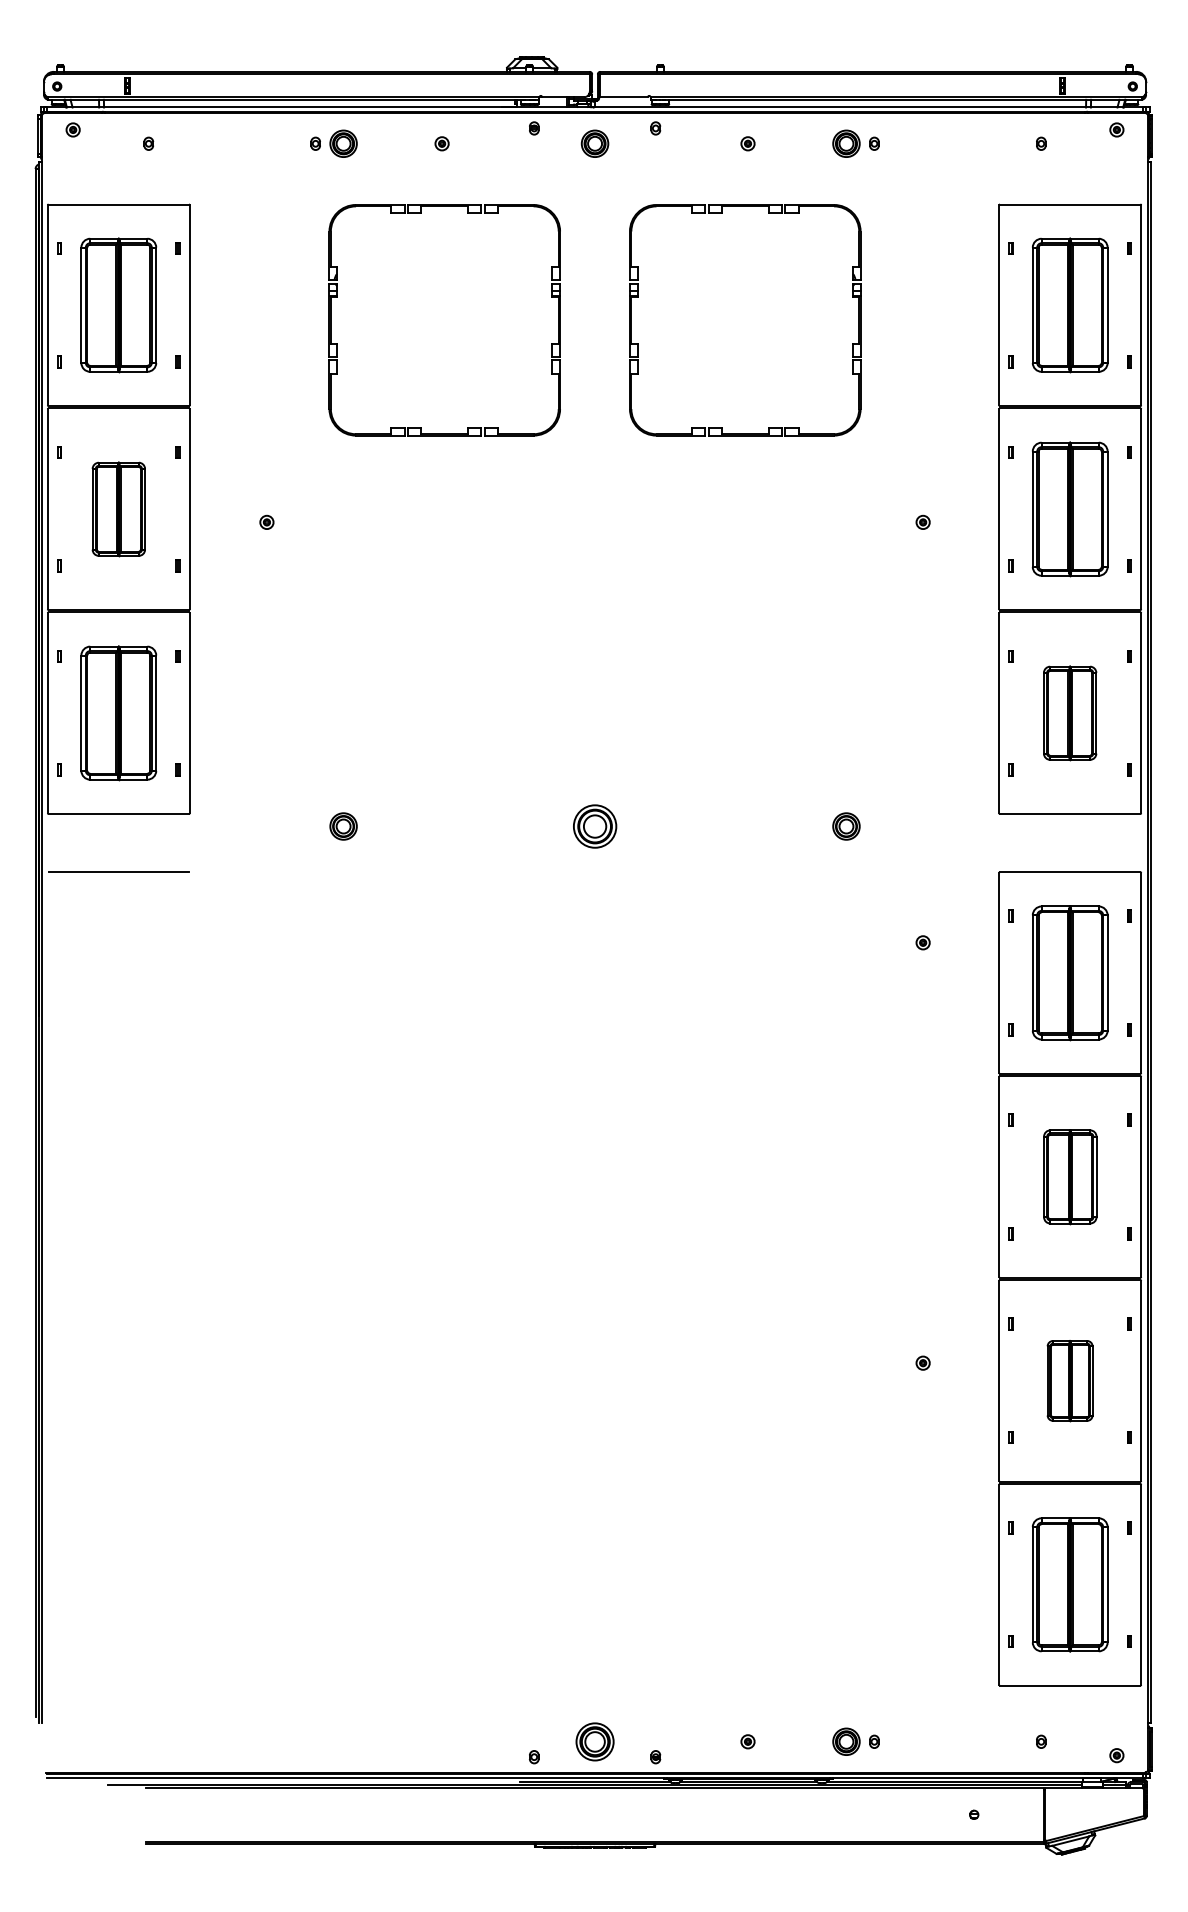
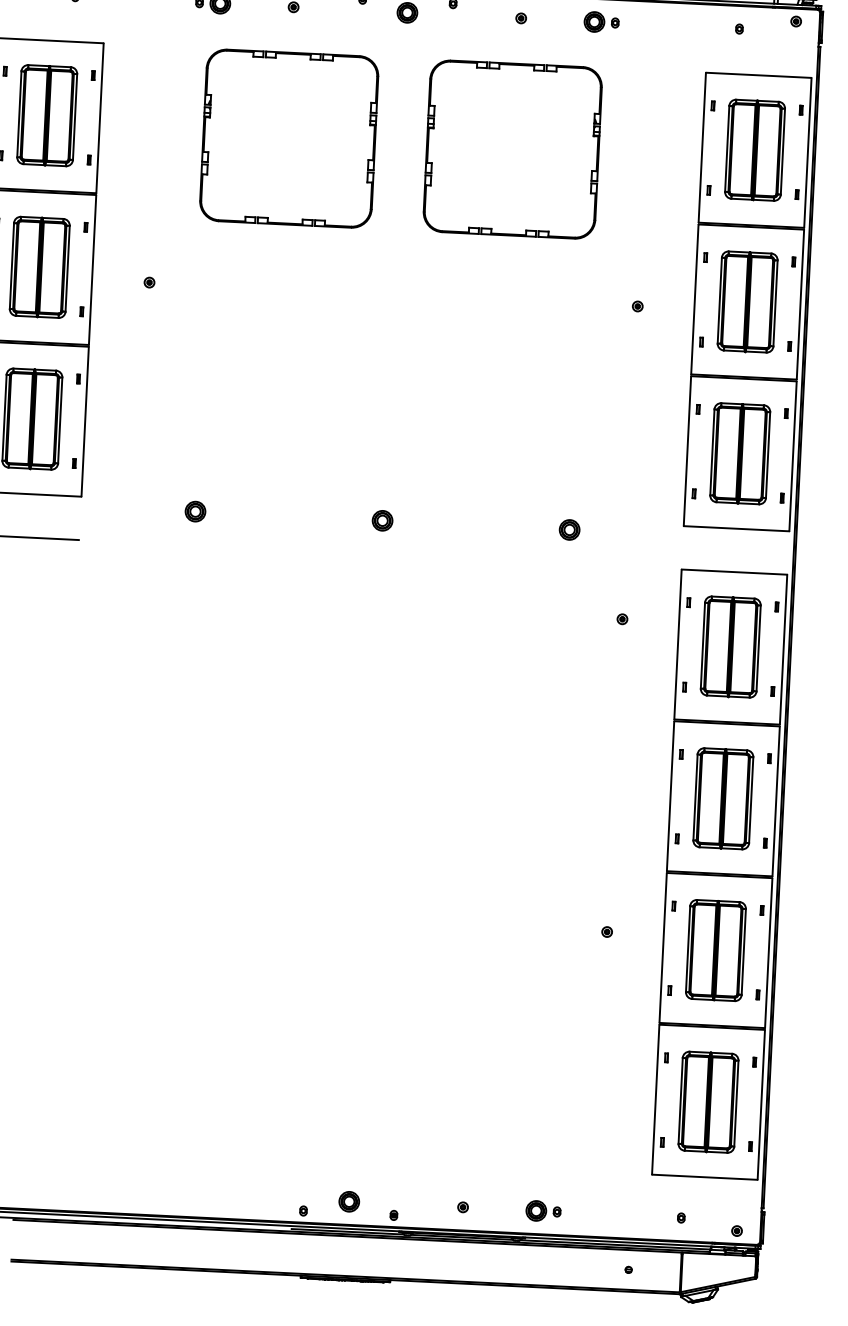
part: (118, 509) -> (39, 267), size x1.43
part: (1069, 713) -> (739, 453), size x1.43
part: (594, 826) -> (382, 520), size x0.62
part: (1070, 1176) -> (723, 798), size x1.43
part: (1069, 1380) -> (715, 950), size x1.67
part: (594, 1741) -> (348, 1201), size x0.71

